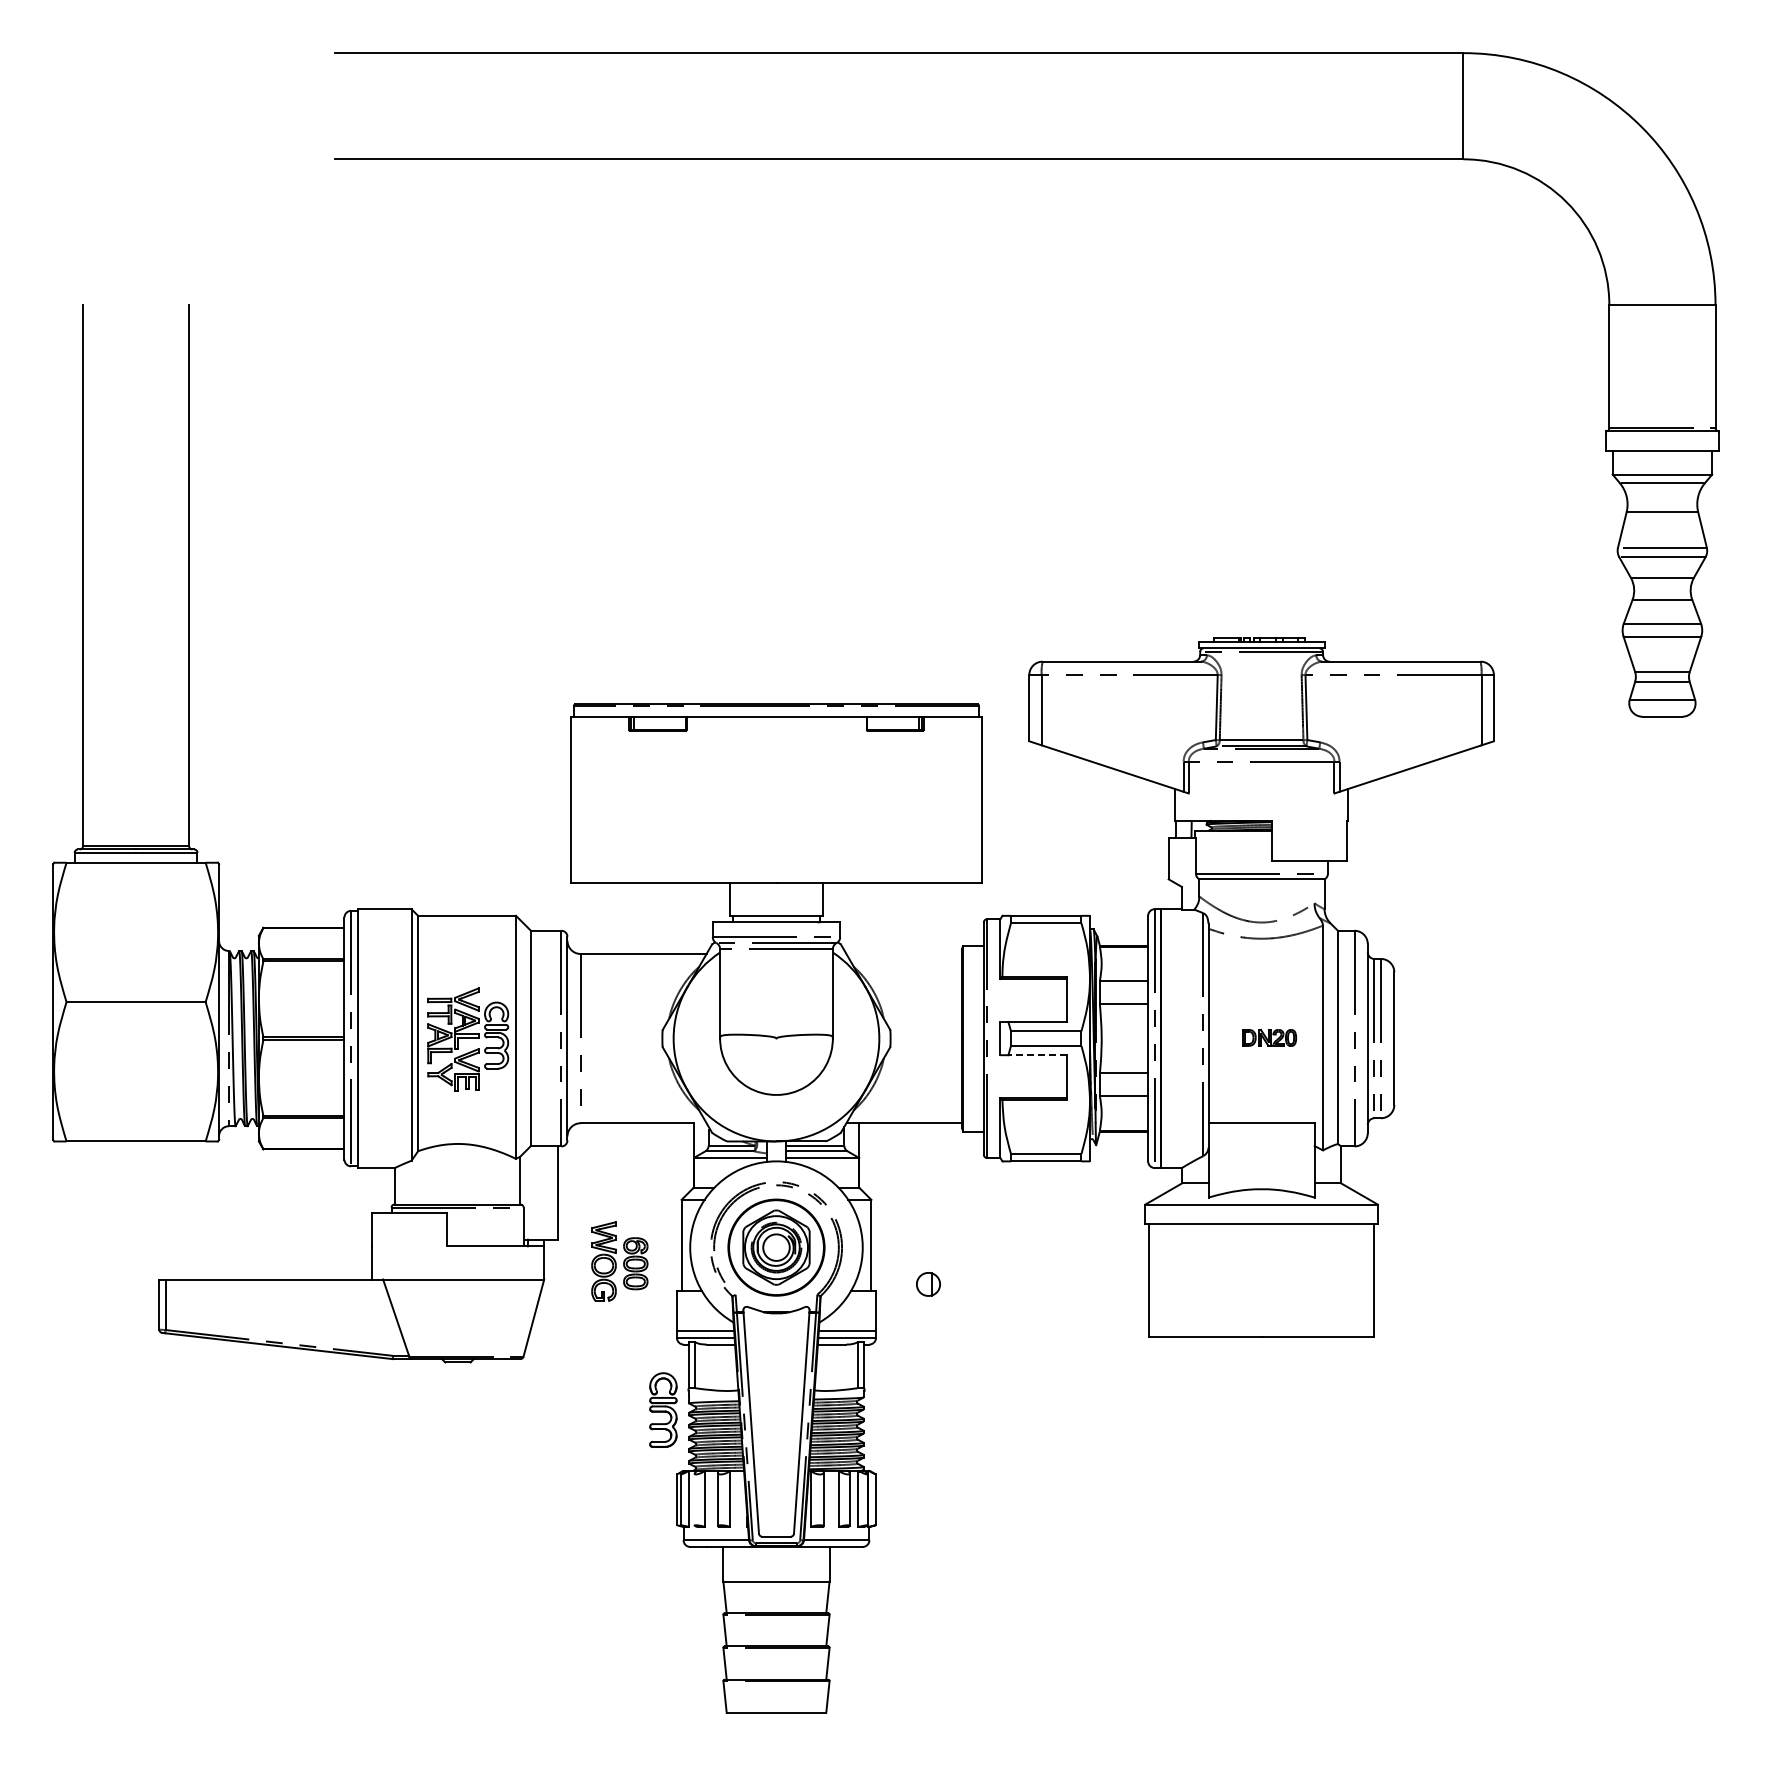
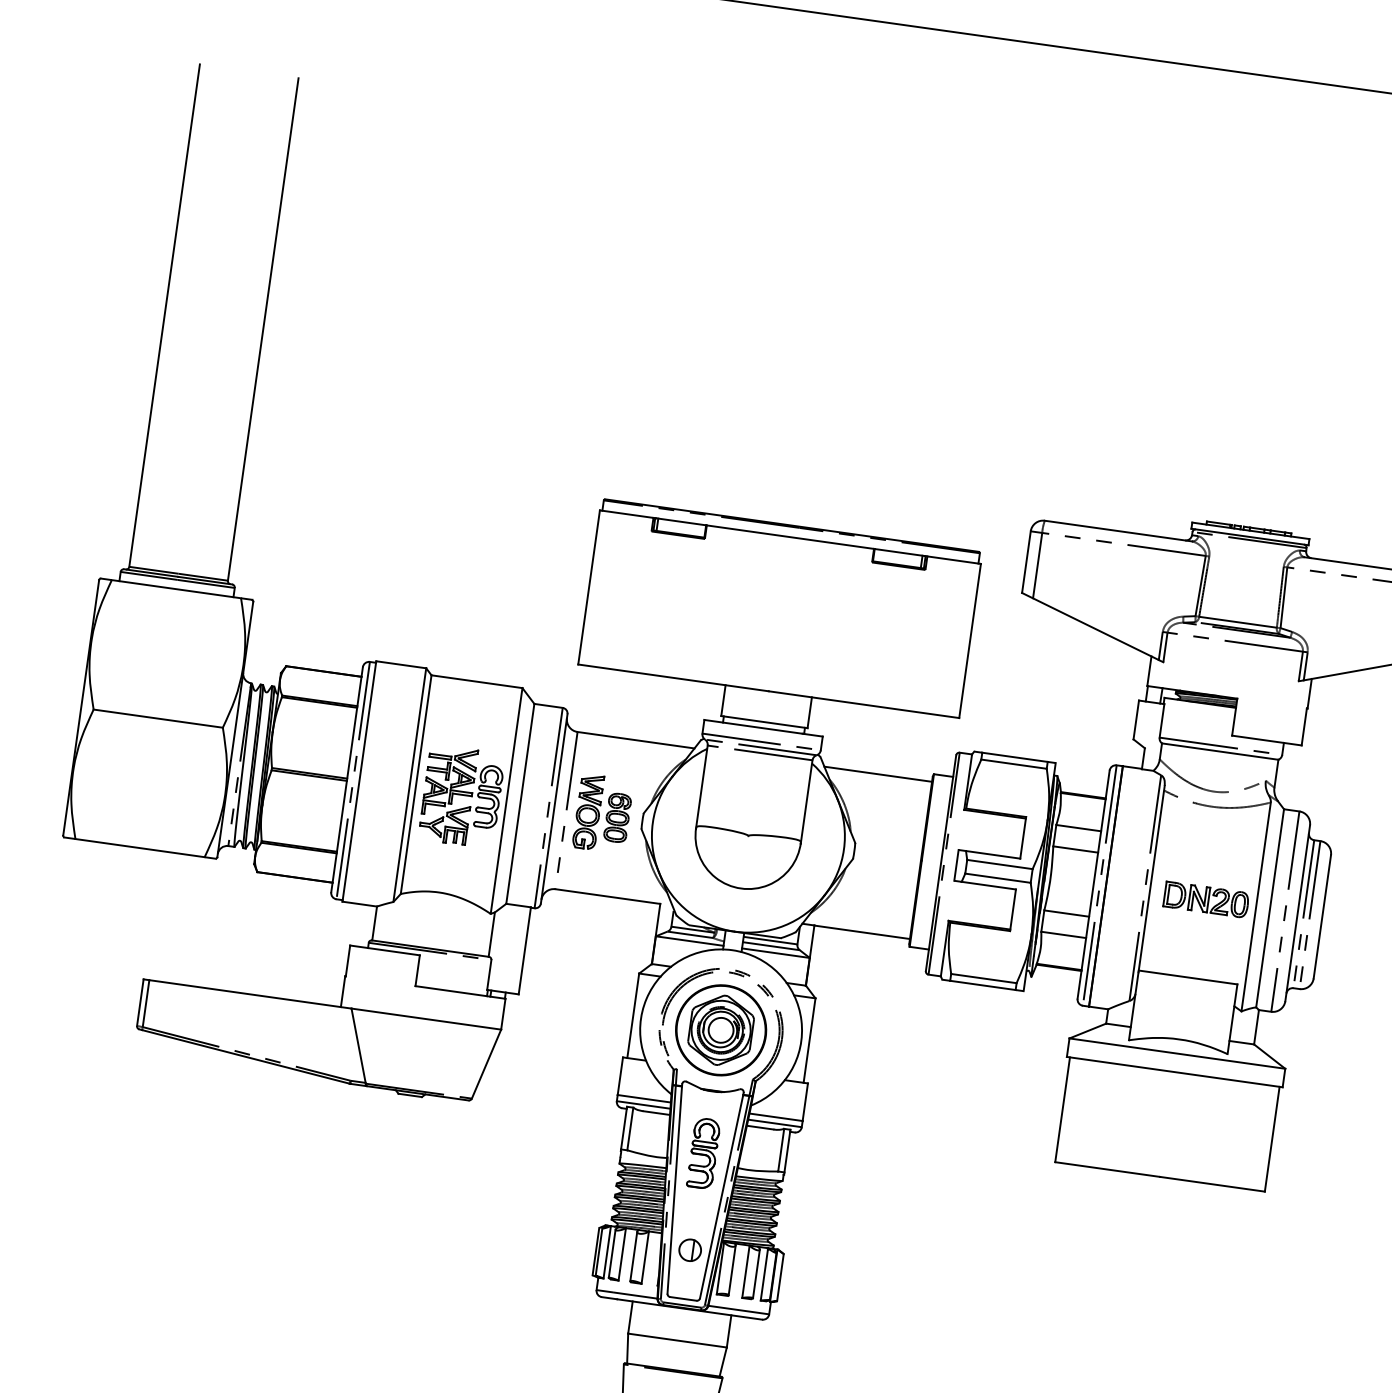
line: (904, 954) -> (878, 774), added
part: (1269, 1037) -> (1206, 899), size x1.67
line: (1037, 1055) -> (988, 885), dashed -> solid
part: (619, 1261) -> (602, 813), moved
part: (928, 1284) -> (690, 1250), moved
part: (663, 1409) -> (703, 1152), moved
line: (694, 1499) -> (612, 1253), added

